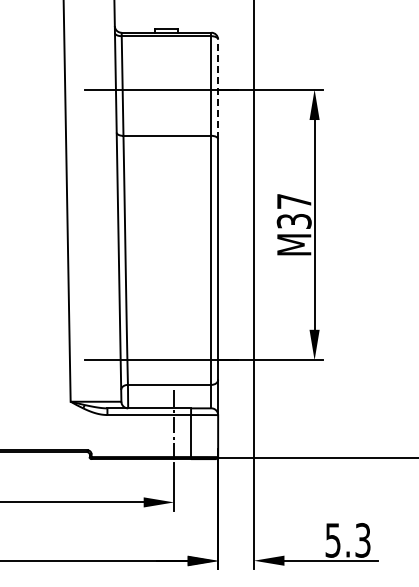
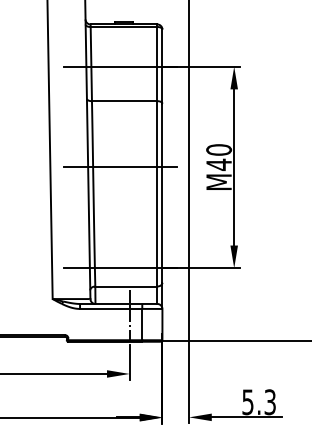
line: (218, 89) -> (162, 66), dashed -> solid
text: (293, 211) -> (218, 157), M37 -> M40
line: (161, 224) -> (120, 167), added

